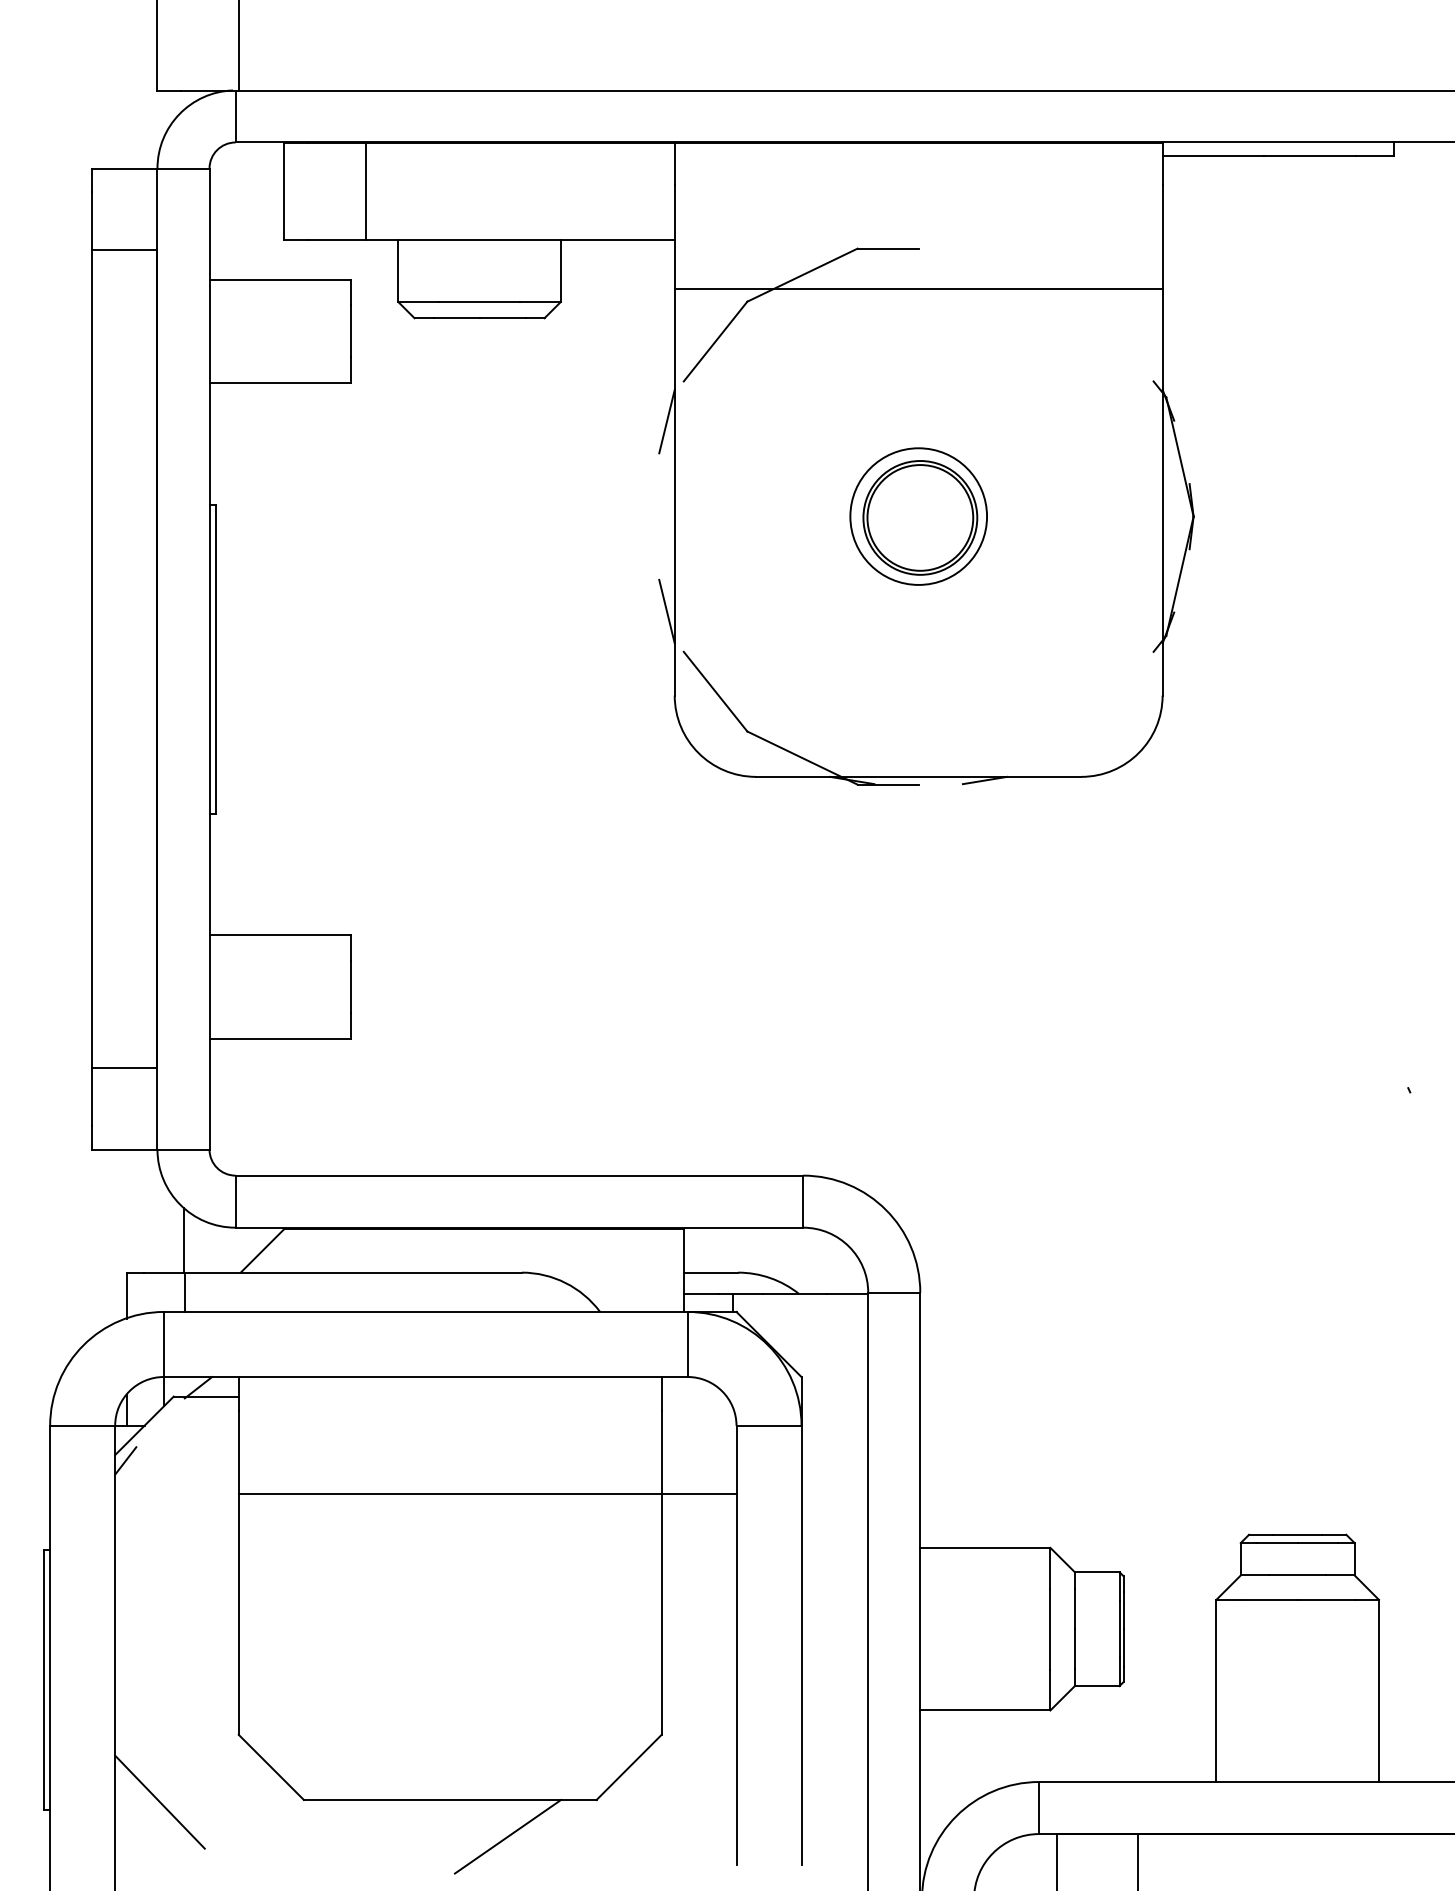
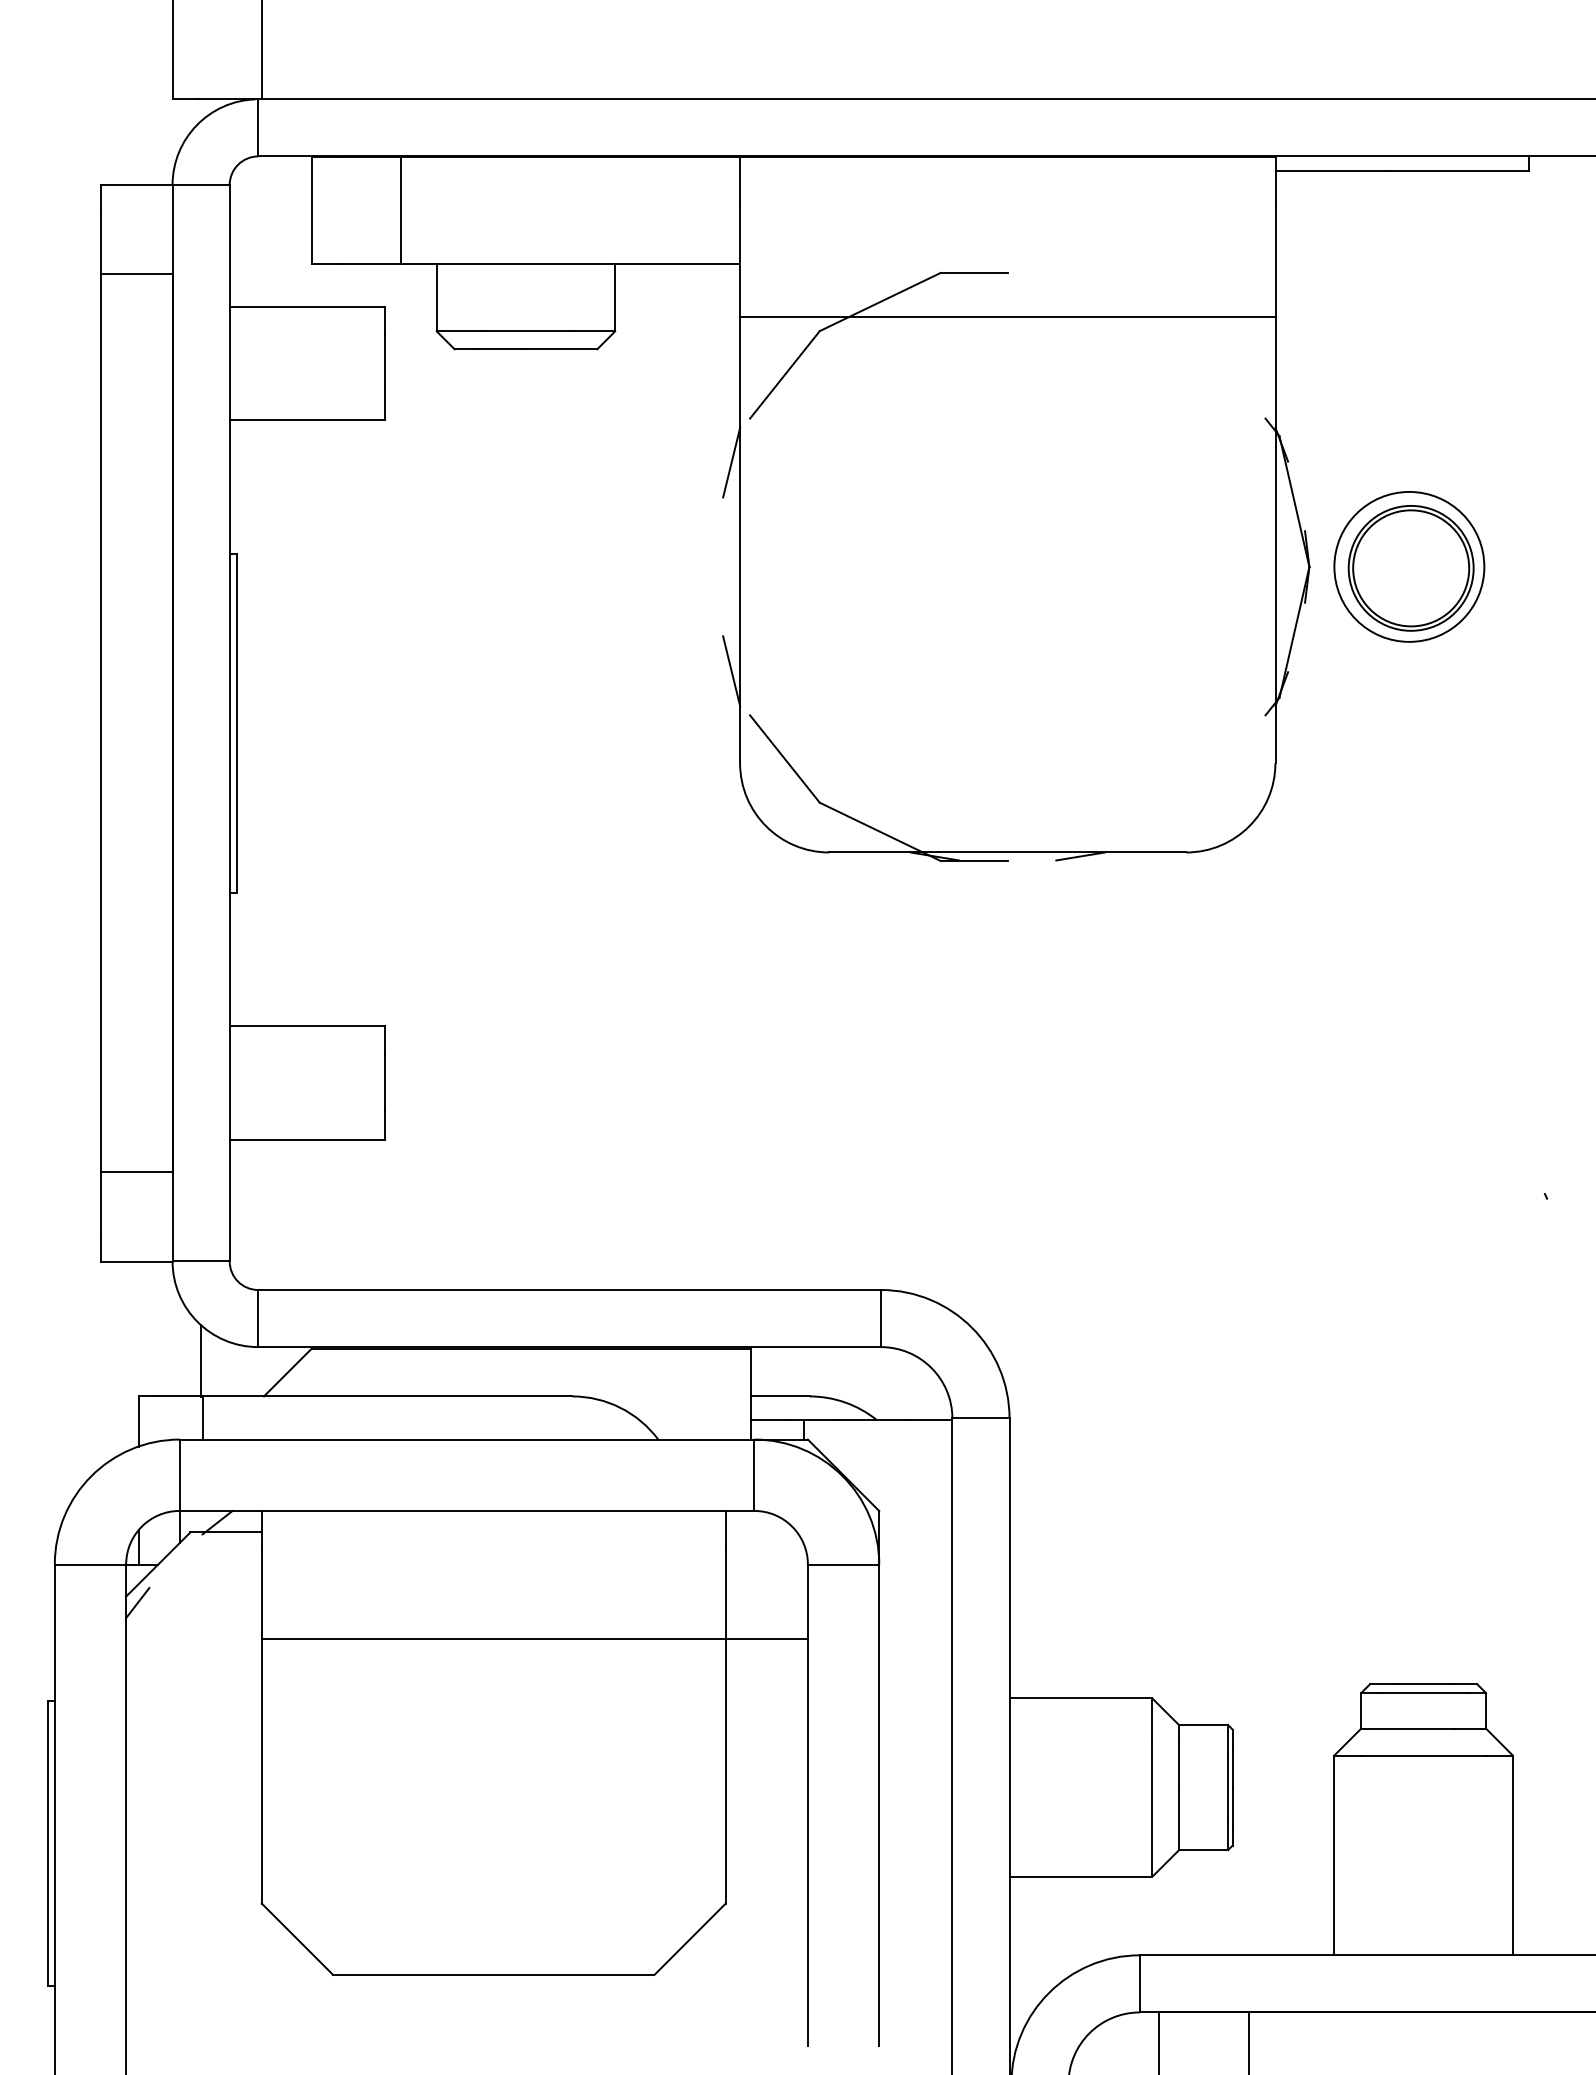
part: (918, 516) -> (1409, 566), moved
line: (159, 1801) -> (174, 1976), removed
line: (507, 1836) -> (556, 2015), removed

